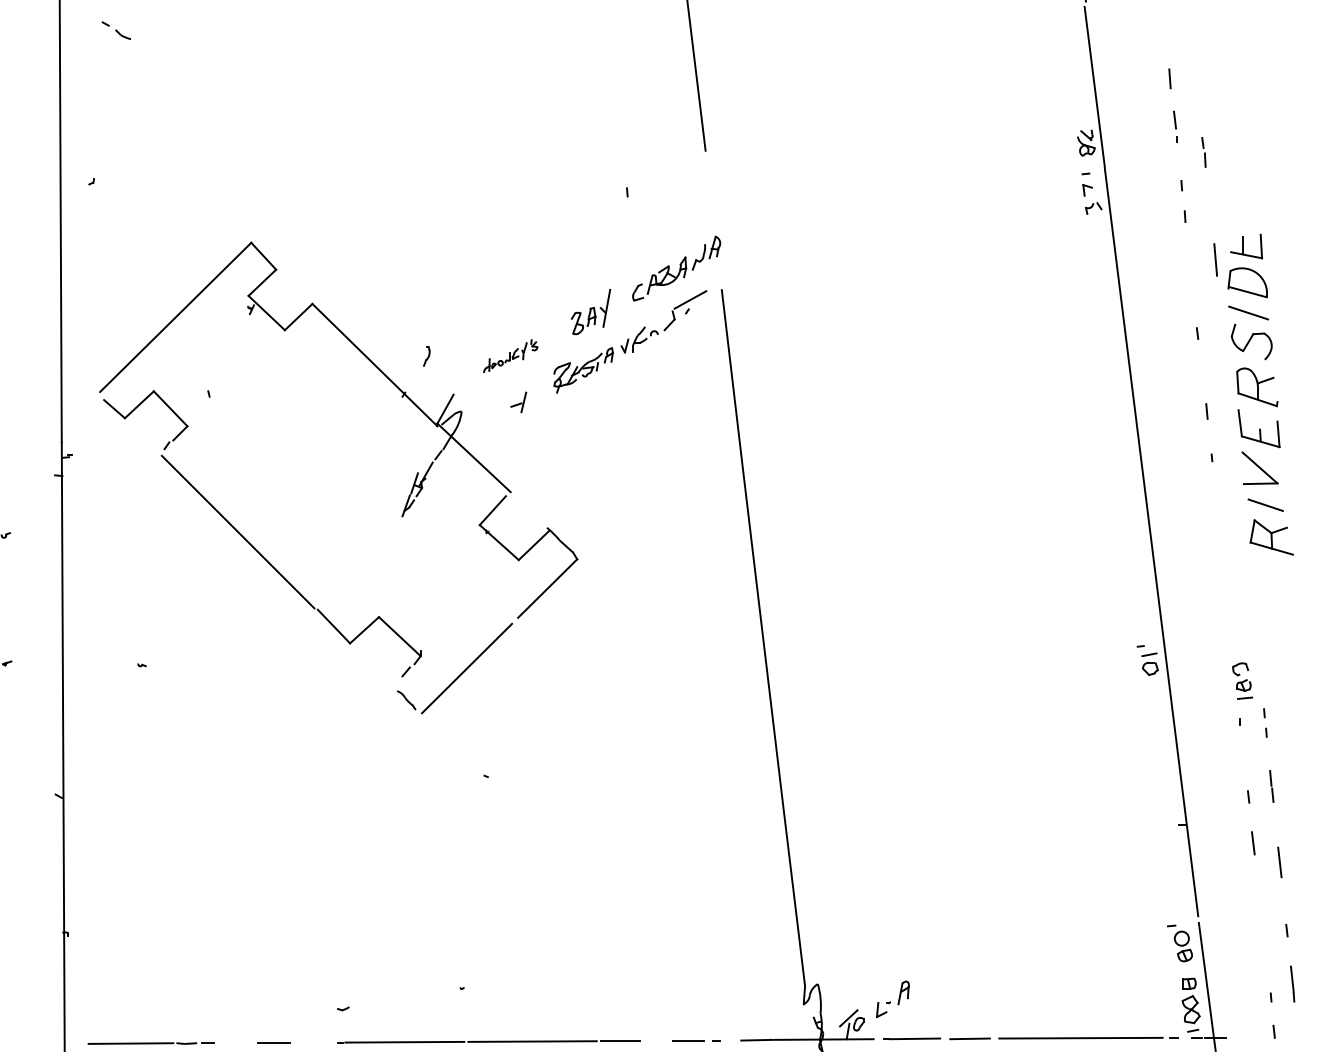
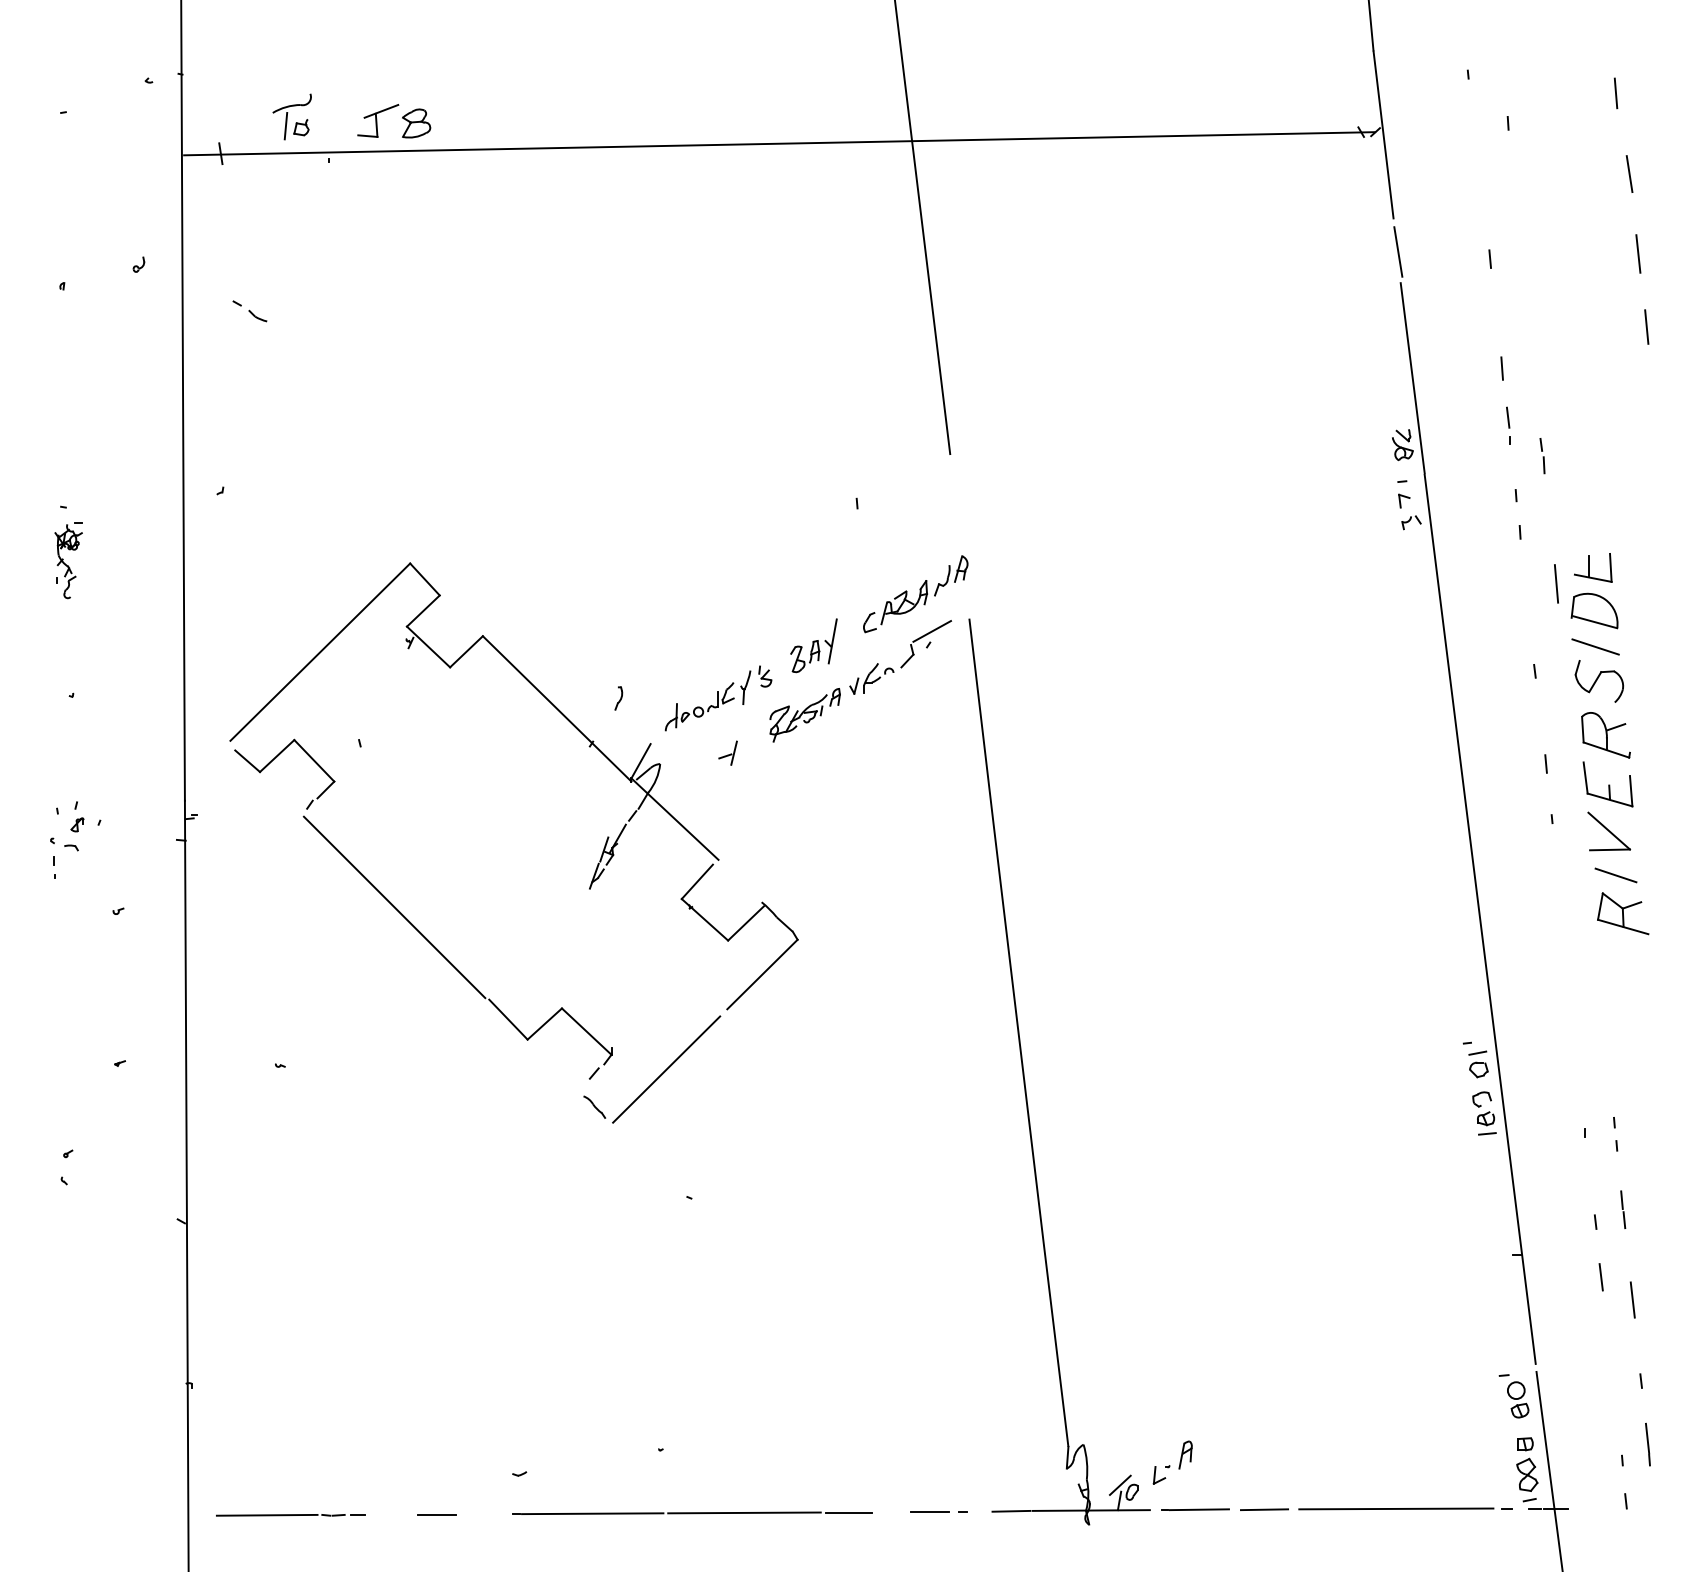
line: (1291, 43) -> (1646, 326), added
part: (510, 356) -> (718, 698), size x1.67
part: (1242, 681) -> (1484, 1113), moved

